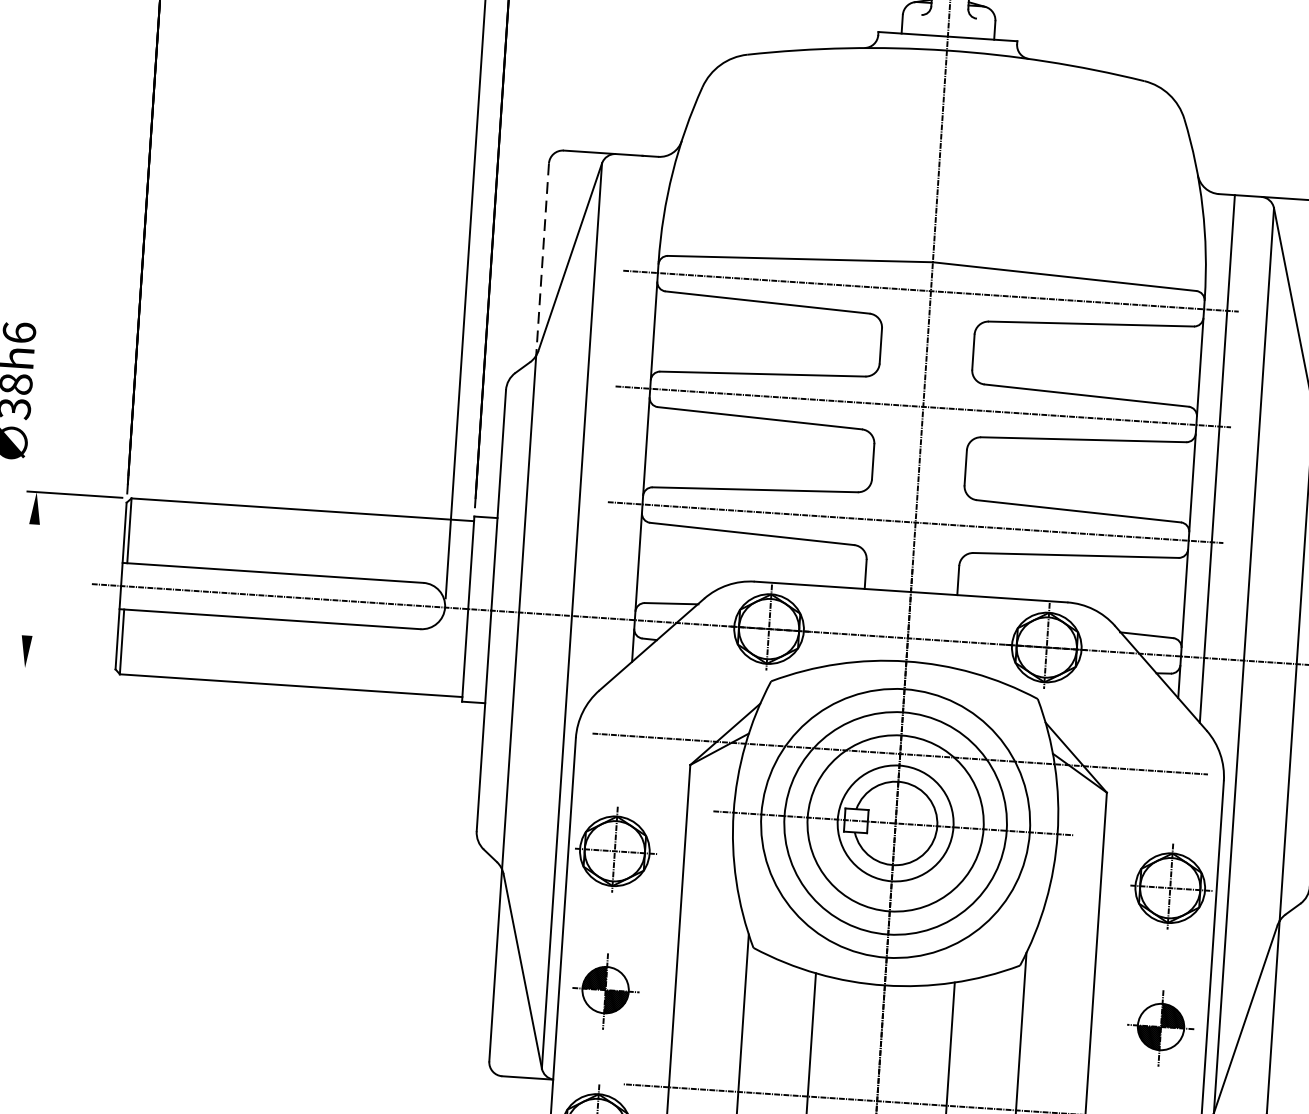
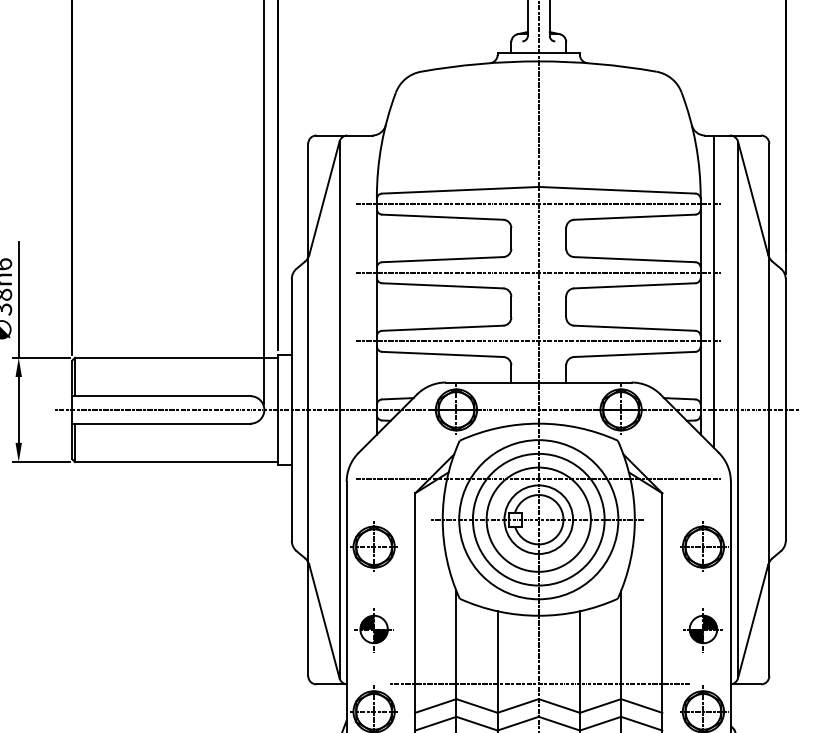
line: (543, 259) -> (308, 200), dashed -> solid
line: (42, 393) -> (18, 299), added
line: (30, 579) -> (18, 409), added
line: (63, 671) -> (41, 462), added

